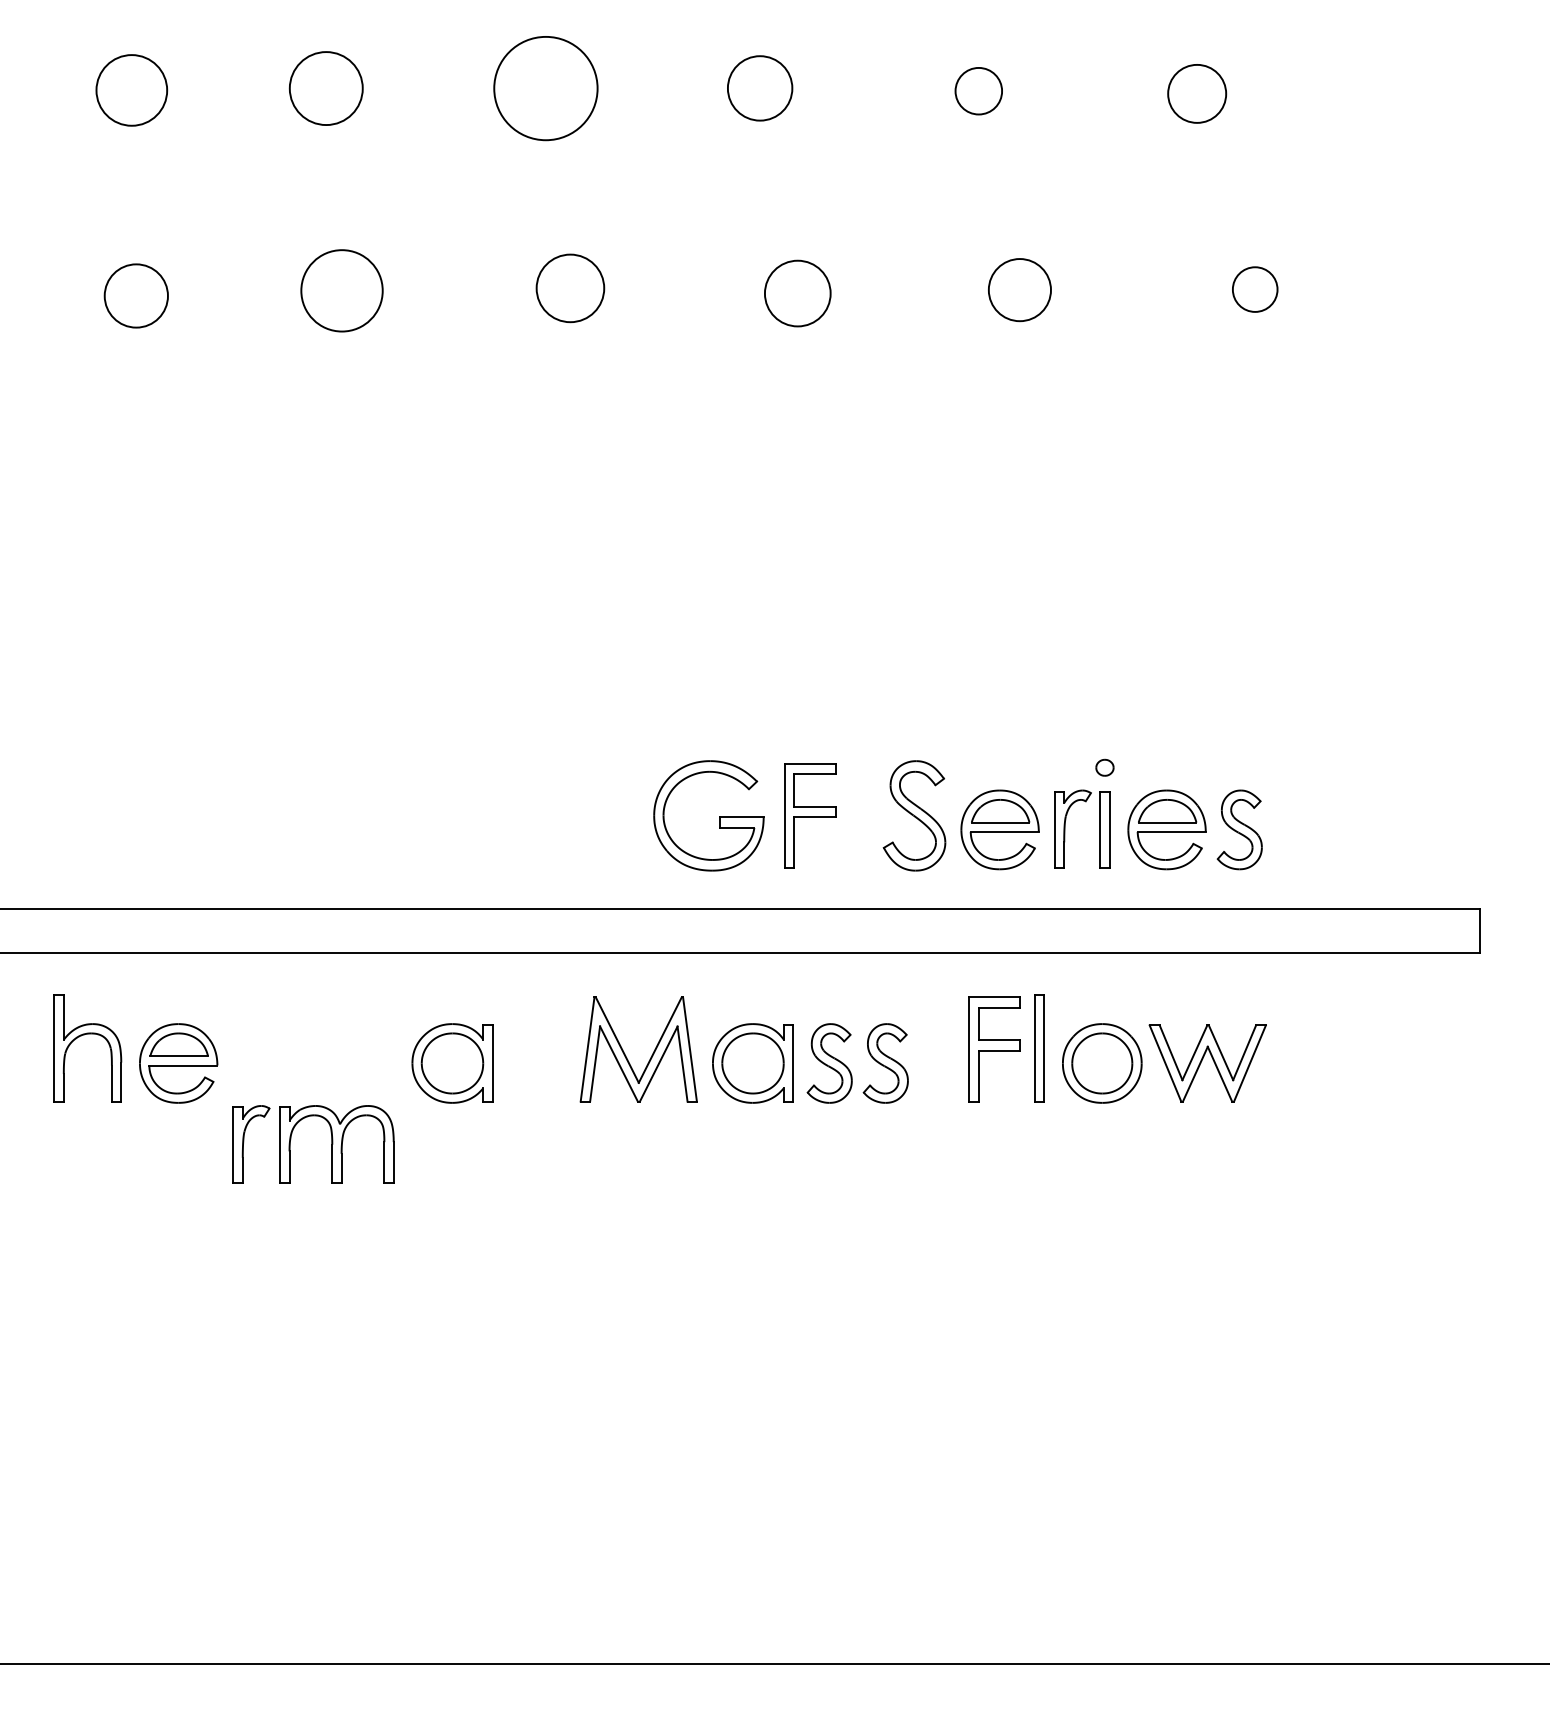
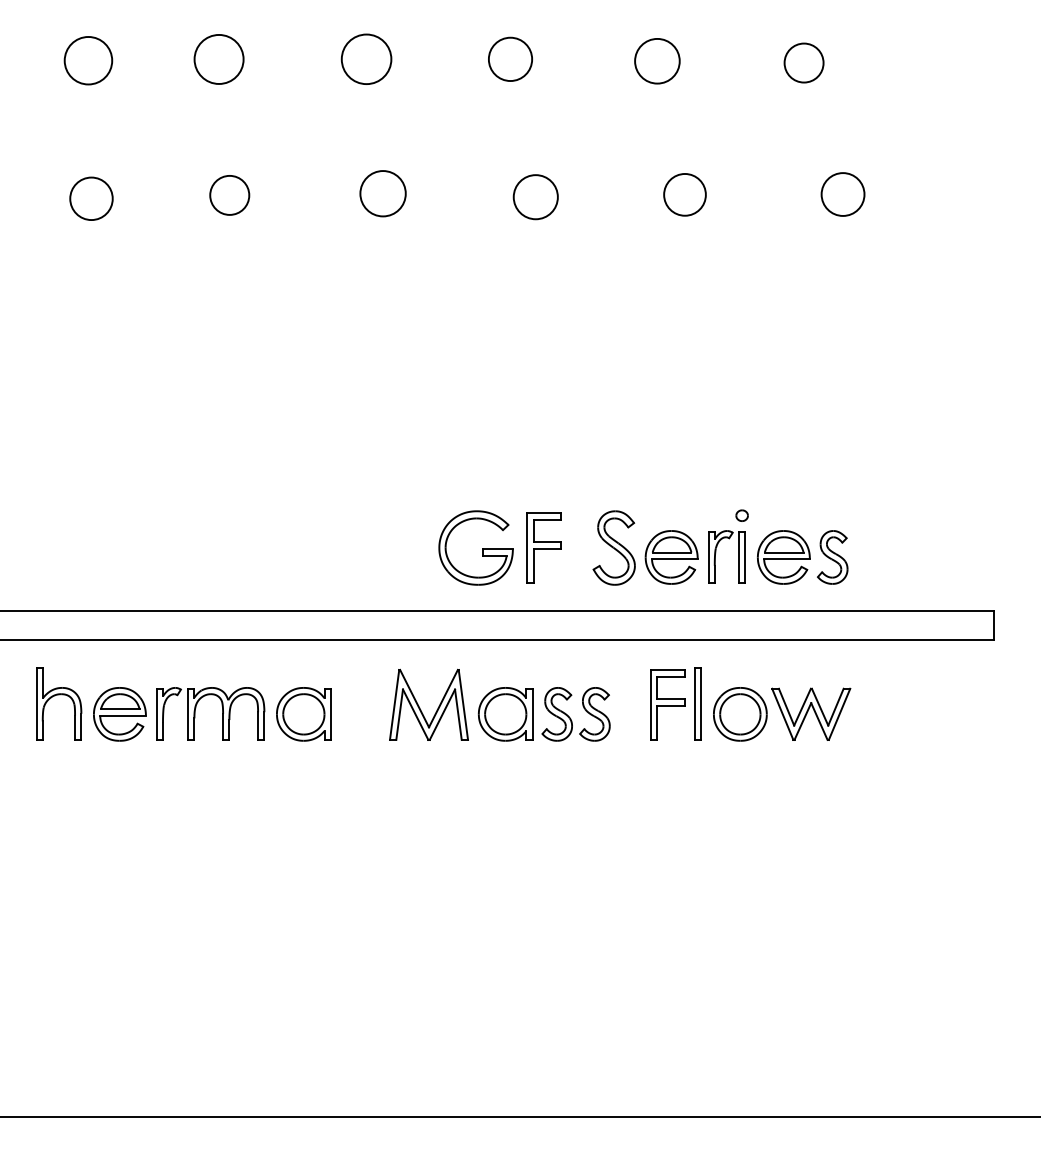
circle: (545, 87) -> (366, 58), size x0.71
circle: (978, 90) -> (657, 60), size x1.43
circle: (1254, 289) -> (842, 194), size x1.43
circle: (341, 291) -> (229, 195), size x0.71
part: (331, 1144) -> (222, 713), moved

